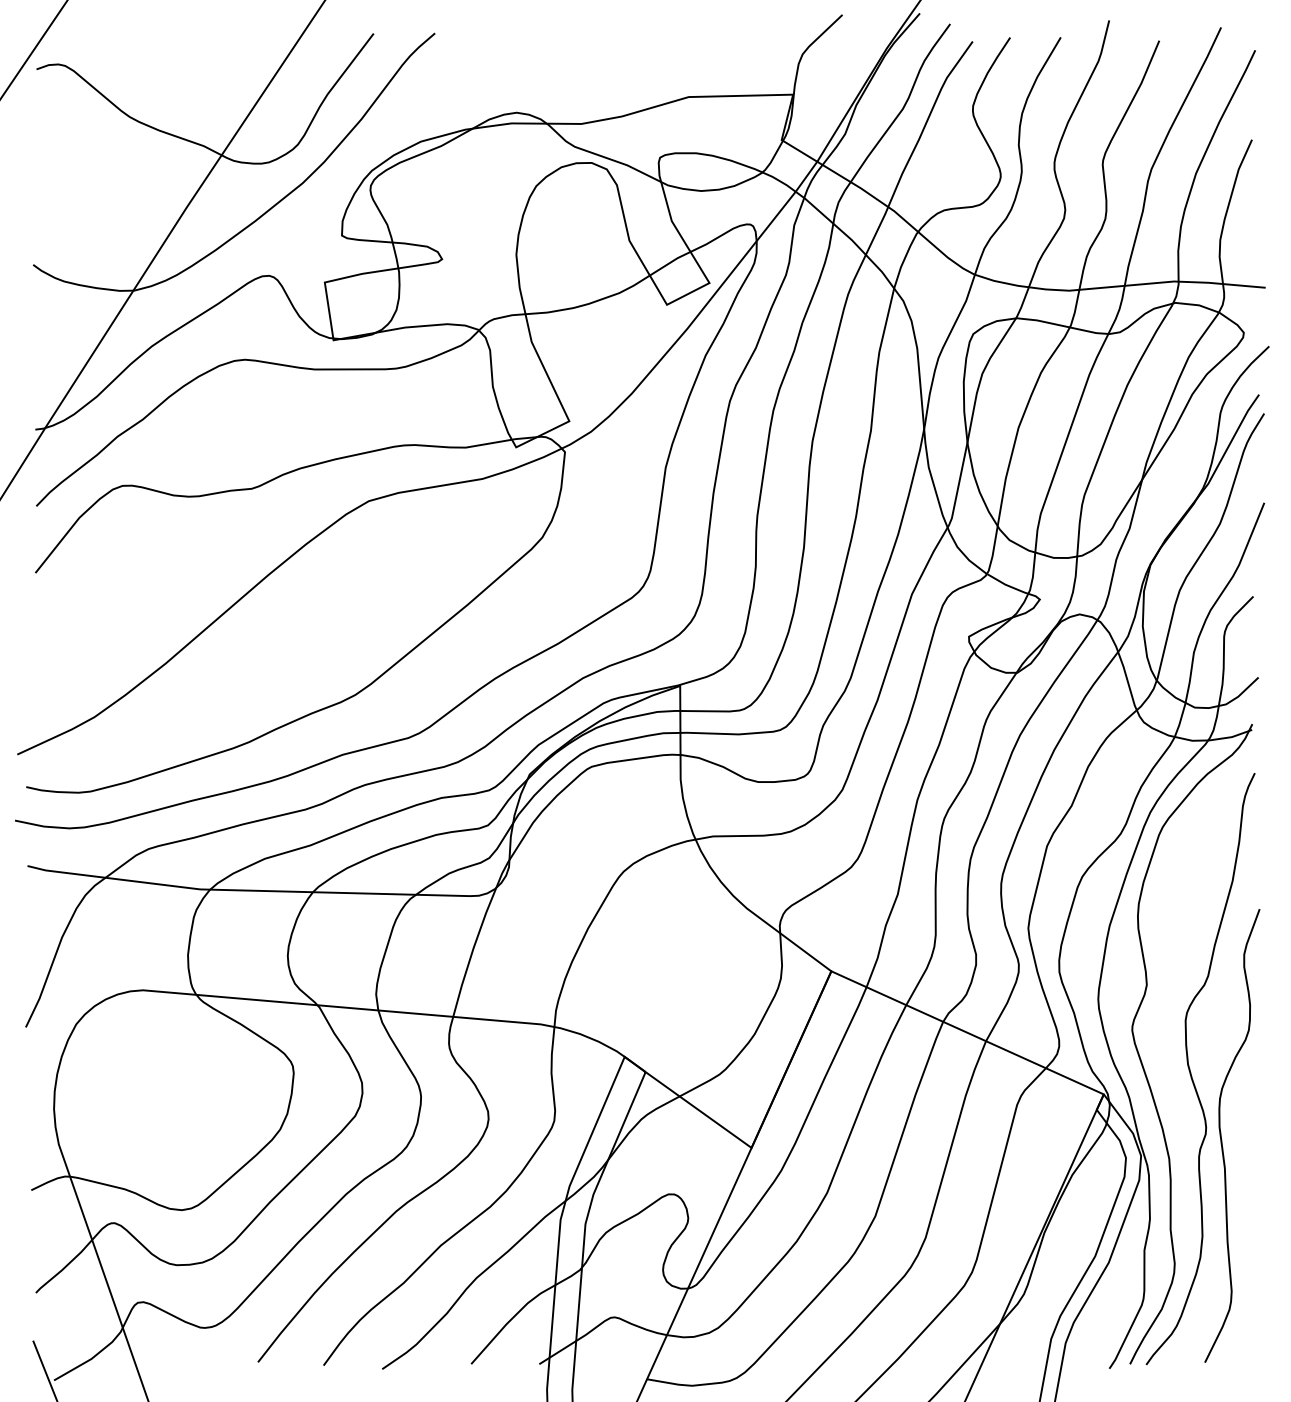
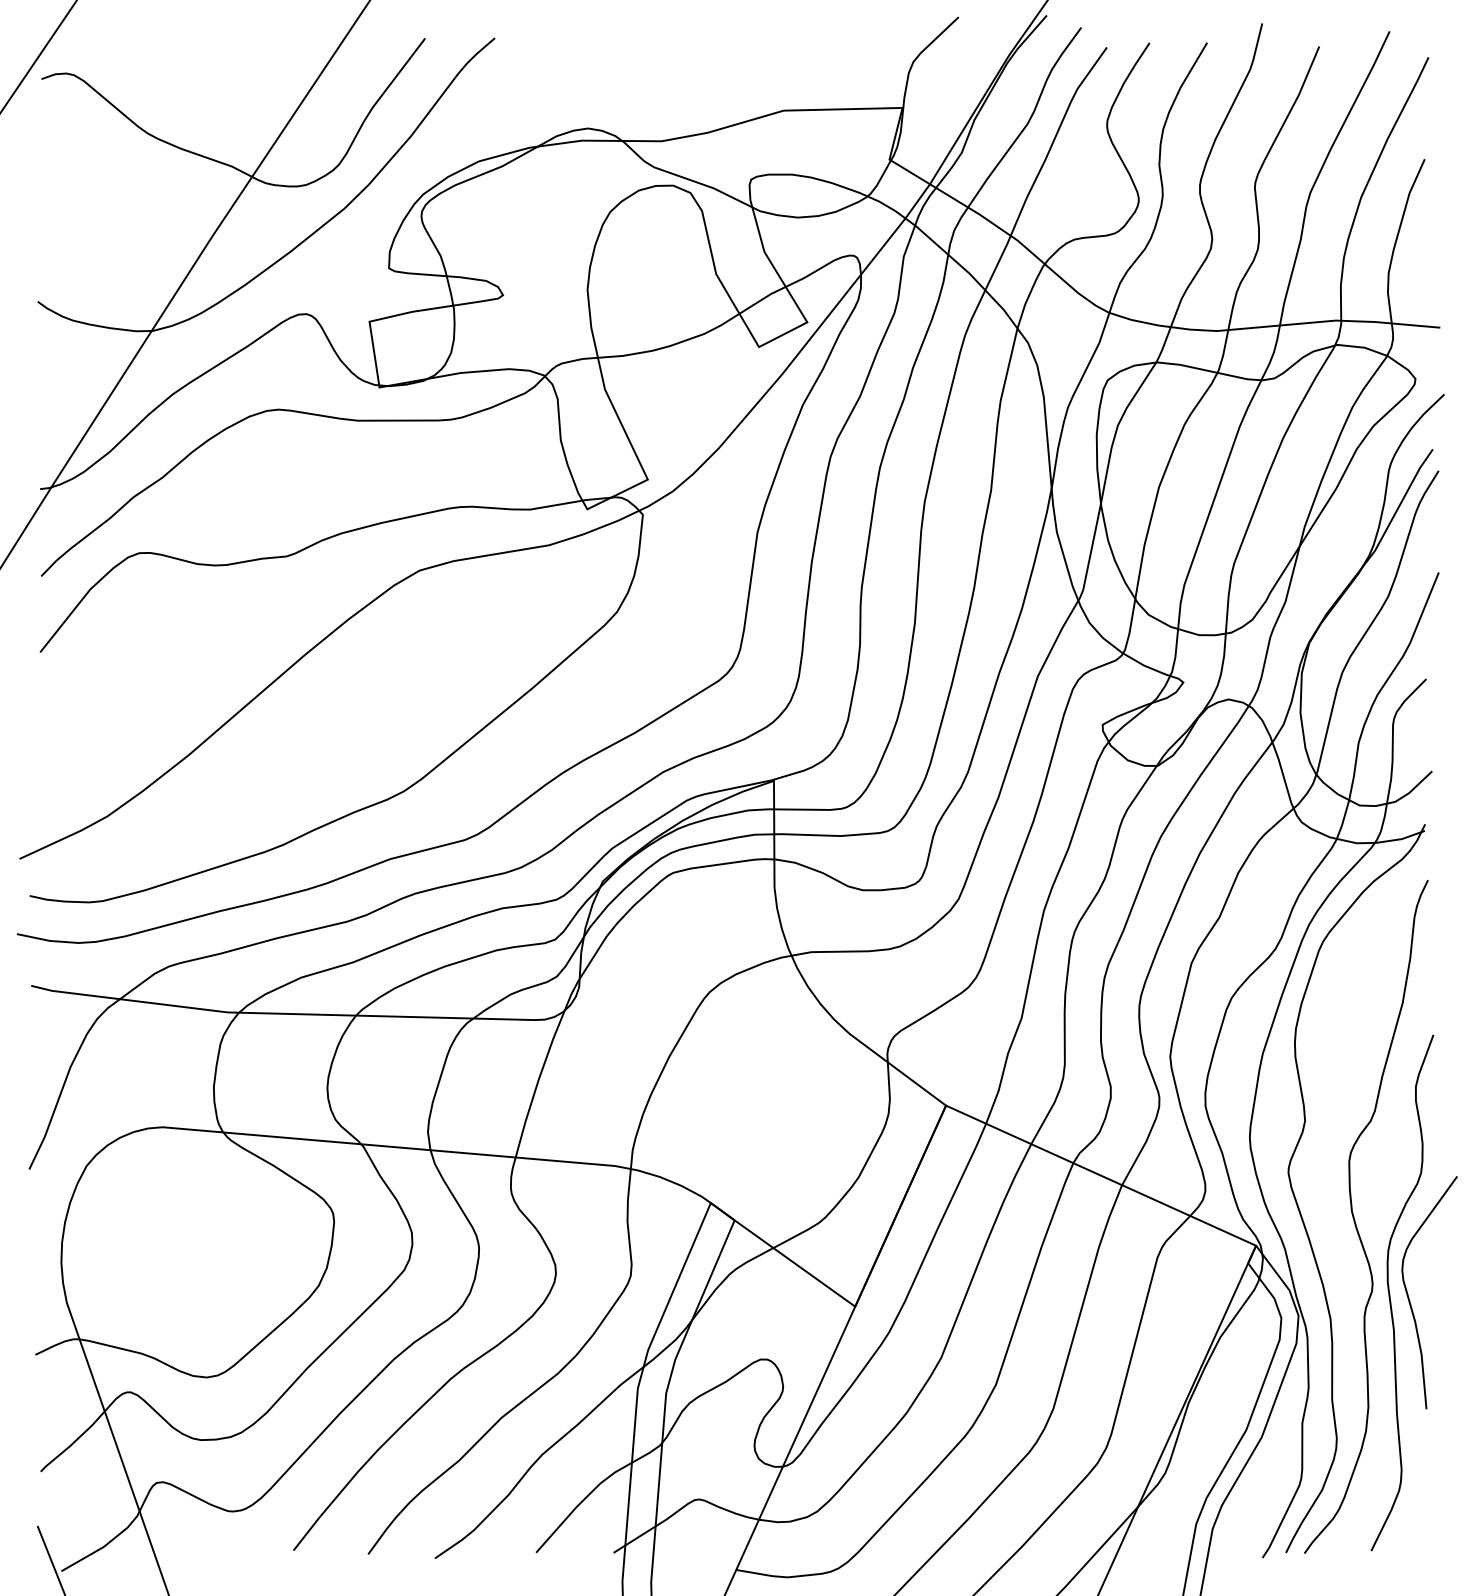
curve: (1238, 1138) -> (1409, 1295), added

